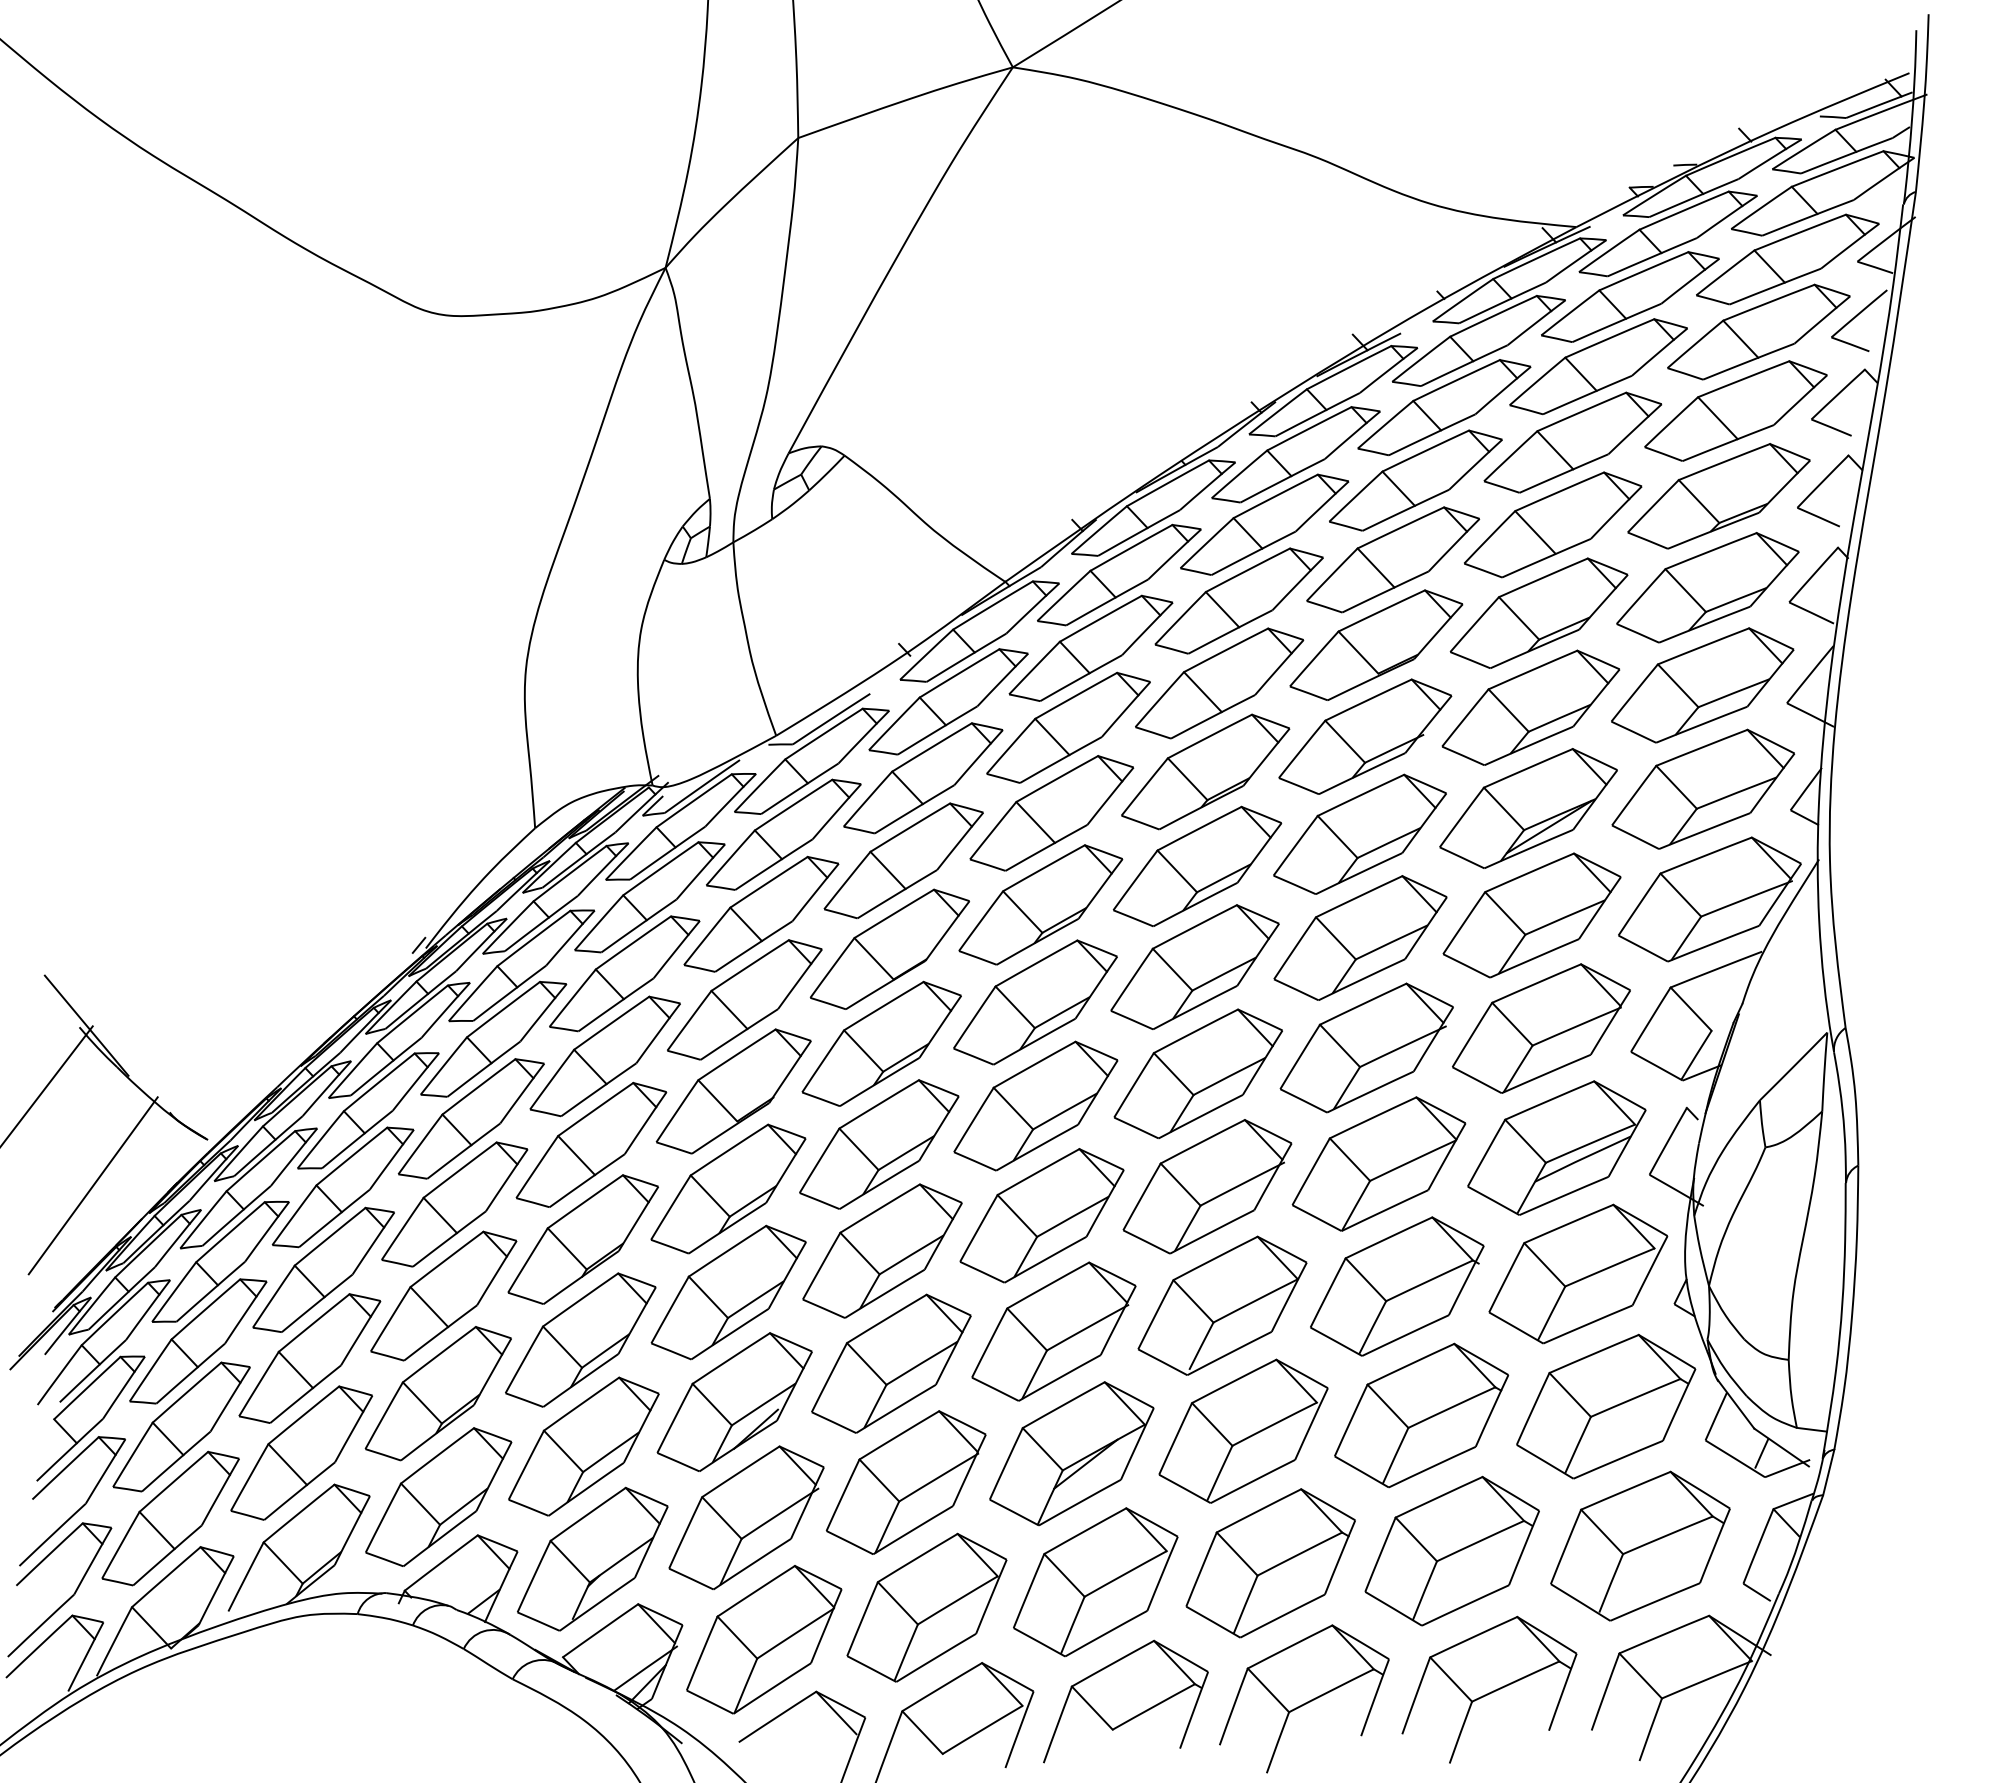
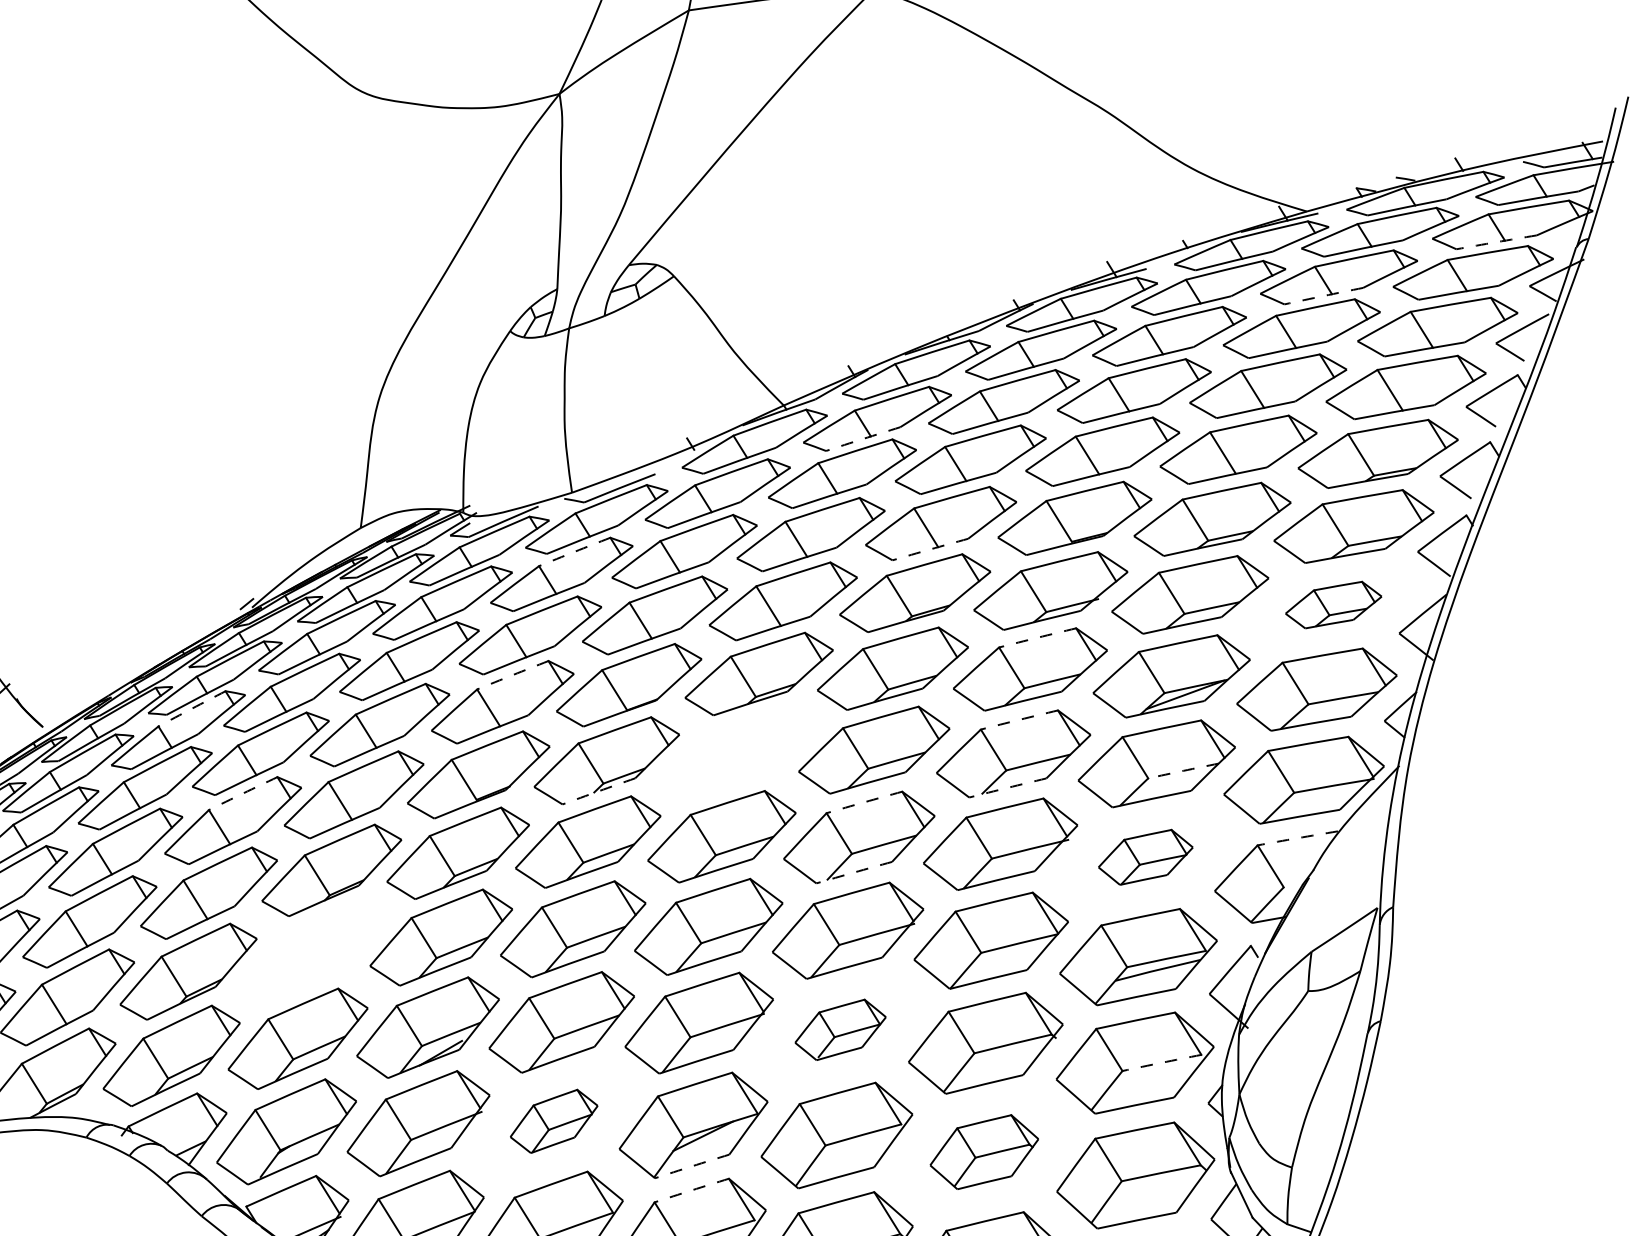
arc: (1807, 217) -> (1496, 241), solid -> dashed
arc: (1616, 322) -> (1323, 295), solid -> dashed
arc: (1107, 602) -> (863, 439), solid -> dashed
part: (1702, 685) -> (1333, 605), size x0.6
arc: (1212, 716) -> (929, 549), solid -> dashed
arc: (1360, 795) -> (1037, 637), solid -> dashed
arc: (793, 804) -> (574, 551), solid -> dashed
arc: (1359, 896) -> (1019, 719), solid -> dashed
arc: (1565, 917) -> (1183, 771), solid -> dashed
arc: (750, 965) -> (513, 675), solid -> dashed
arc: (1716, 969) -> (1297, 838), solid -> dashed
arc: (1361, 979) -> (1007, 787), solid -> dashed
part: (1035, 1002) -> (738, 752), removed
part: (1541, 1028) -> (1145, 857), size x0.6
arc: (1195, 1031) -> (864, 802), solid -> dashed
arc: (879, 1081) -> (598, 790), solid -> dashed
arc: (379, 1082) -> (192, 709), solid -> dashed
arc: (1200, 1116) -> (854, 872), solid -> dashed
arc: (460, 1169) -> (243, 793), solid -> dashed
arc: (1609, 1267) -> (1161, 1062), solid -> dashed
part: (1222, 1305) -> (840, 1029), size x0.6
part: (580, 1339) -> (313, 951), removed
part: (1421, 1415) -> (984, 1152), size x0.7
part: (905, 1482) -> (553, 1121), size x0.6
arc: (1079, 1502) -> (691, 1166), solid -> dashed
arc: (1085, 1530) -> (692, 1190), solid -> dashed

